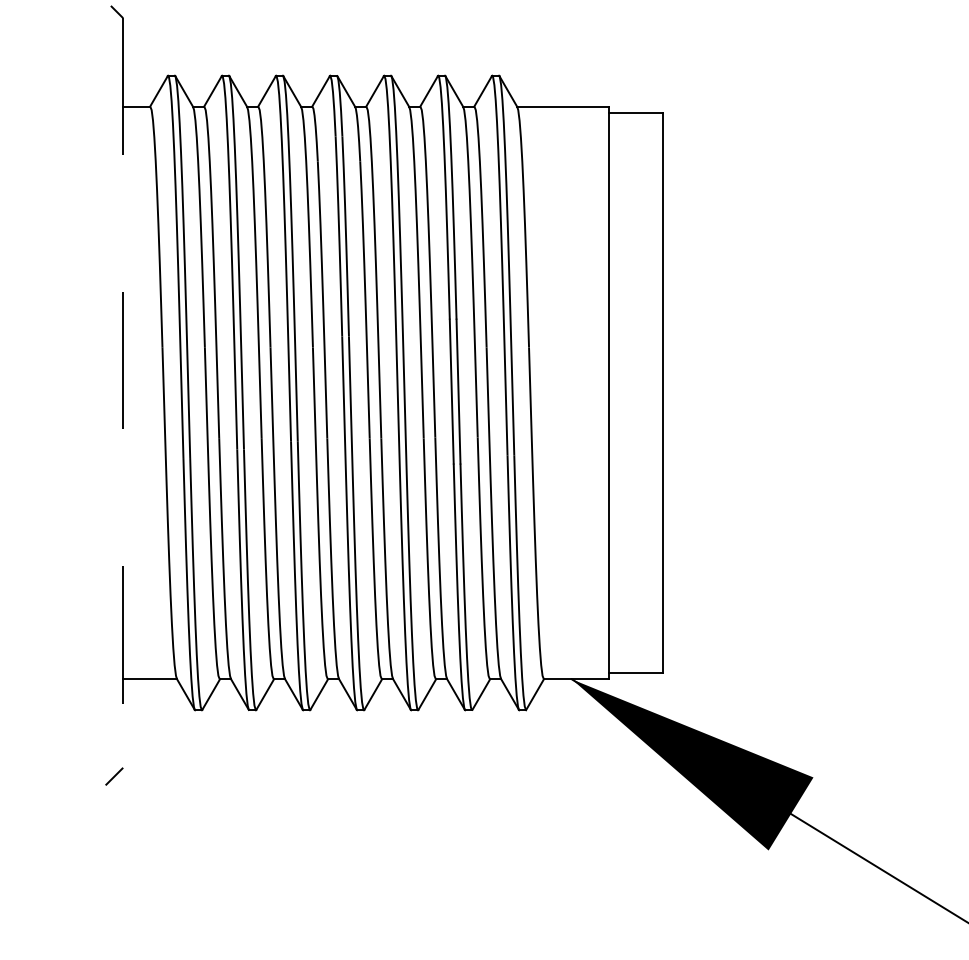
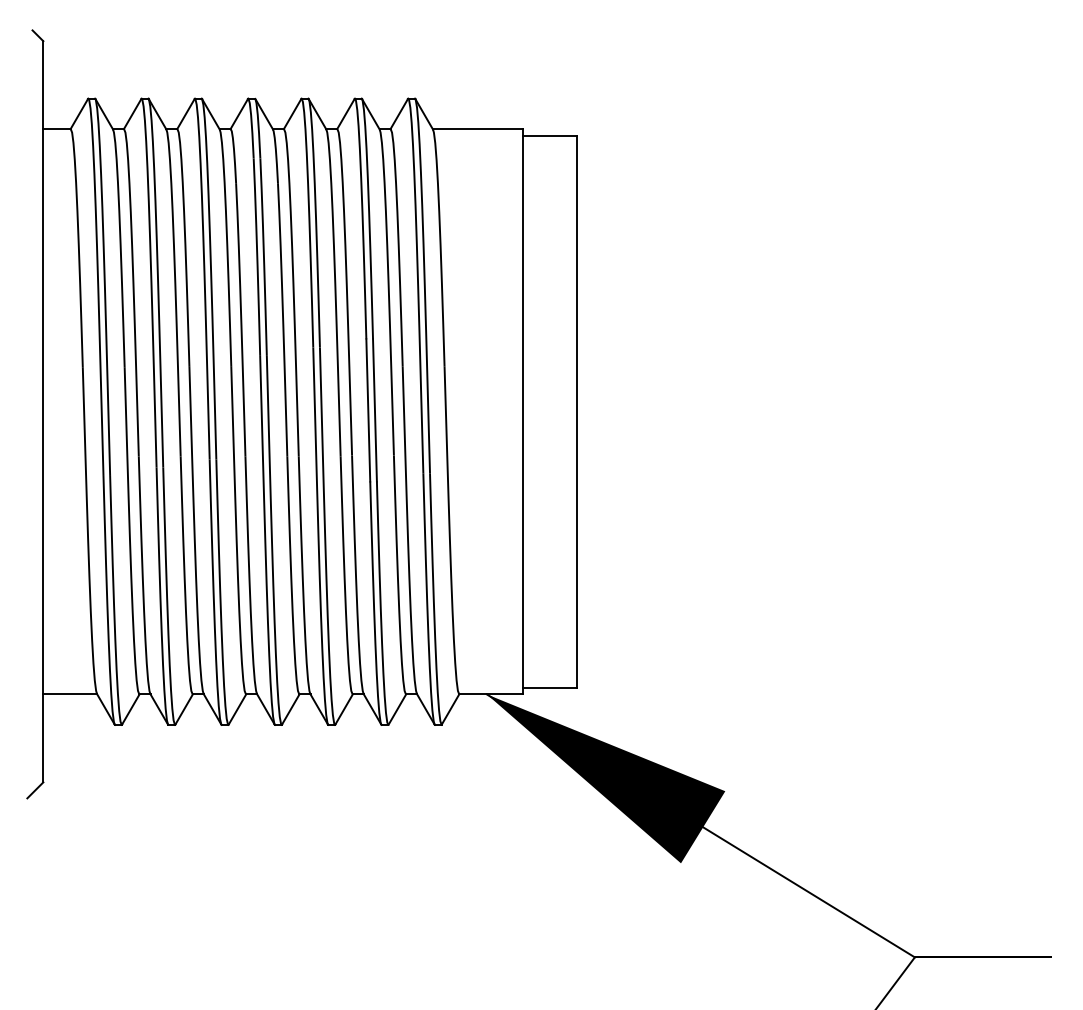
line: (122, 392) -> (43, 411), dashed -> solid

